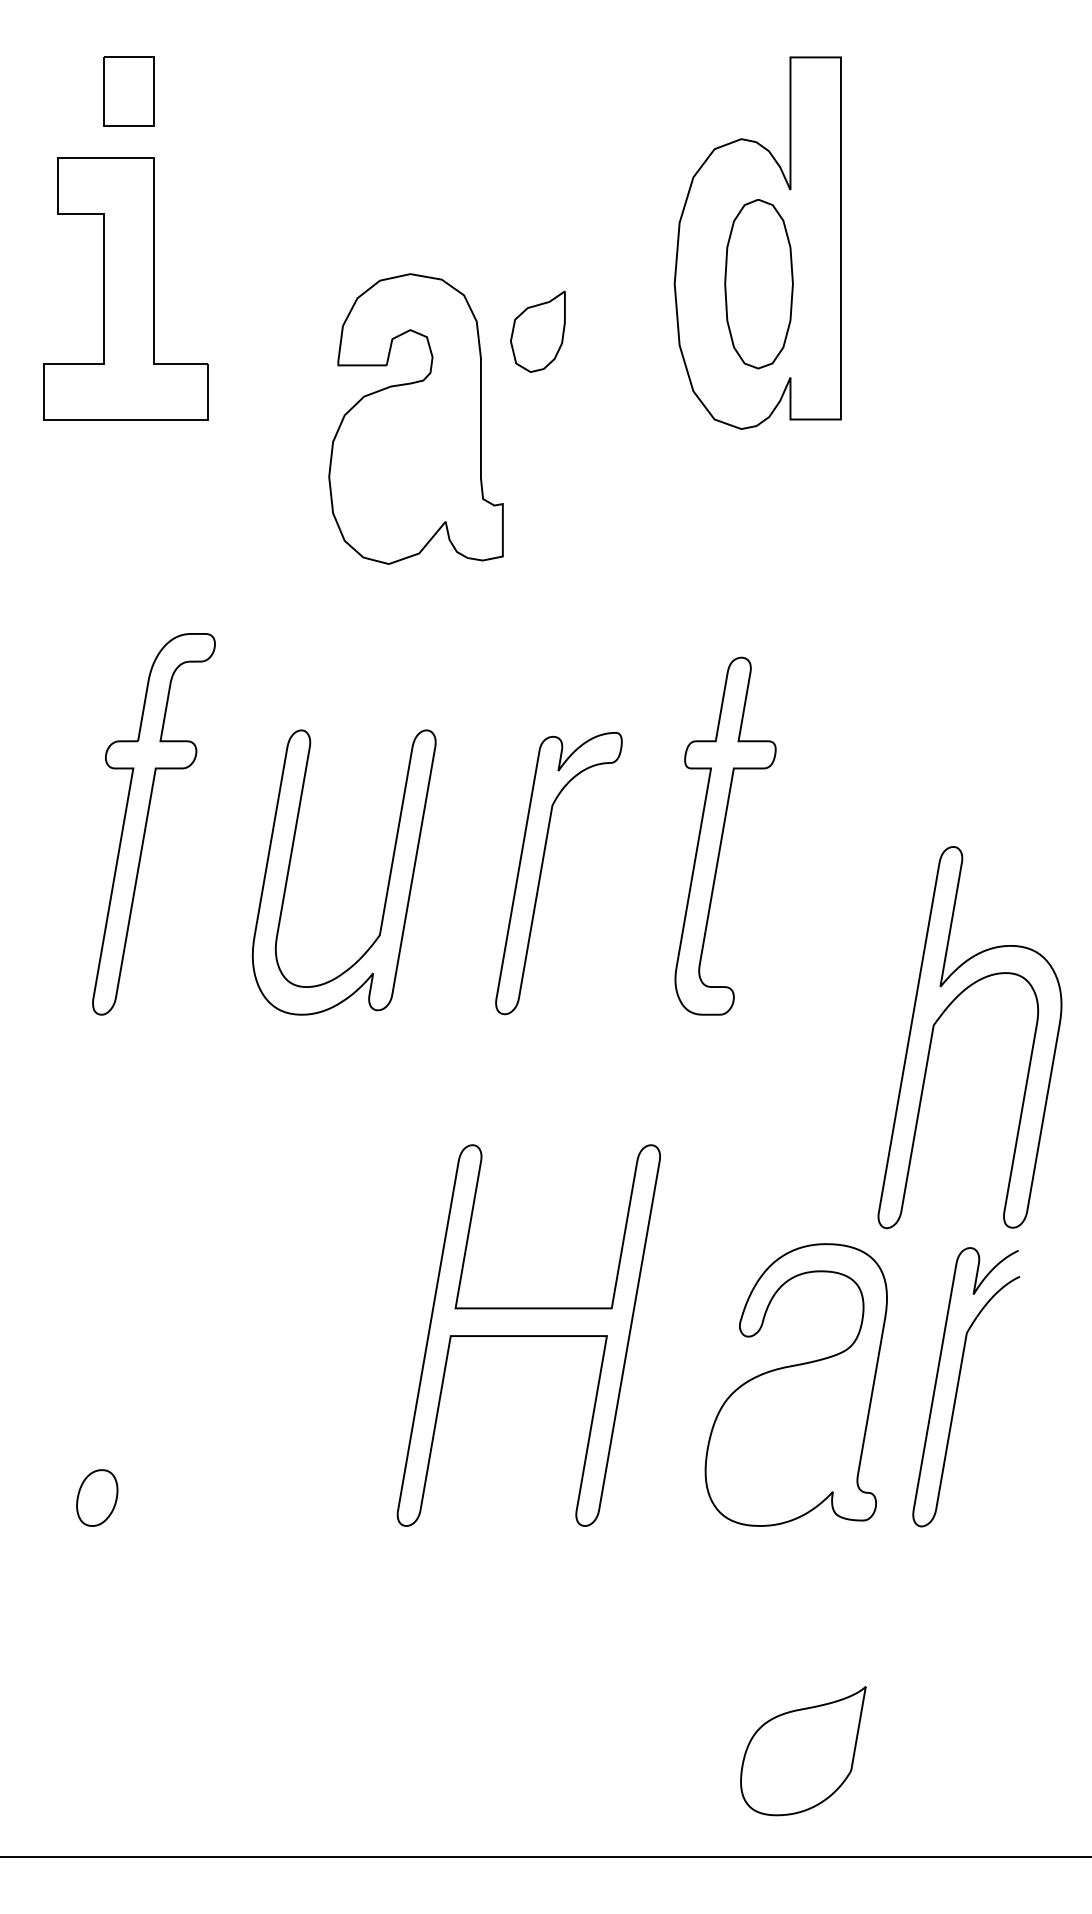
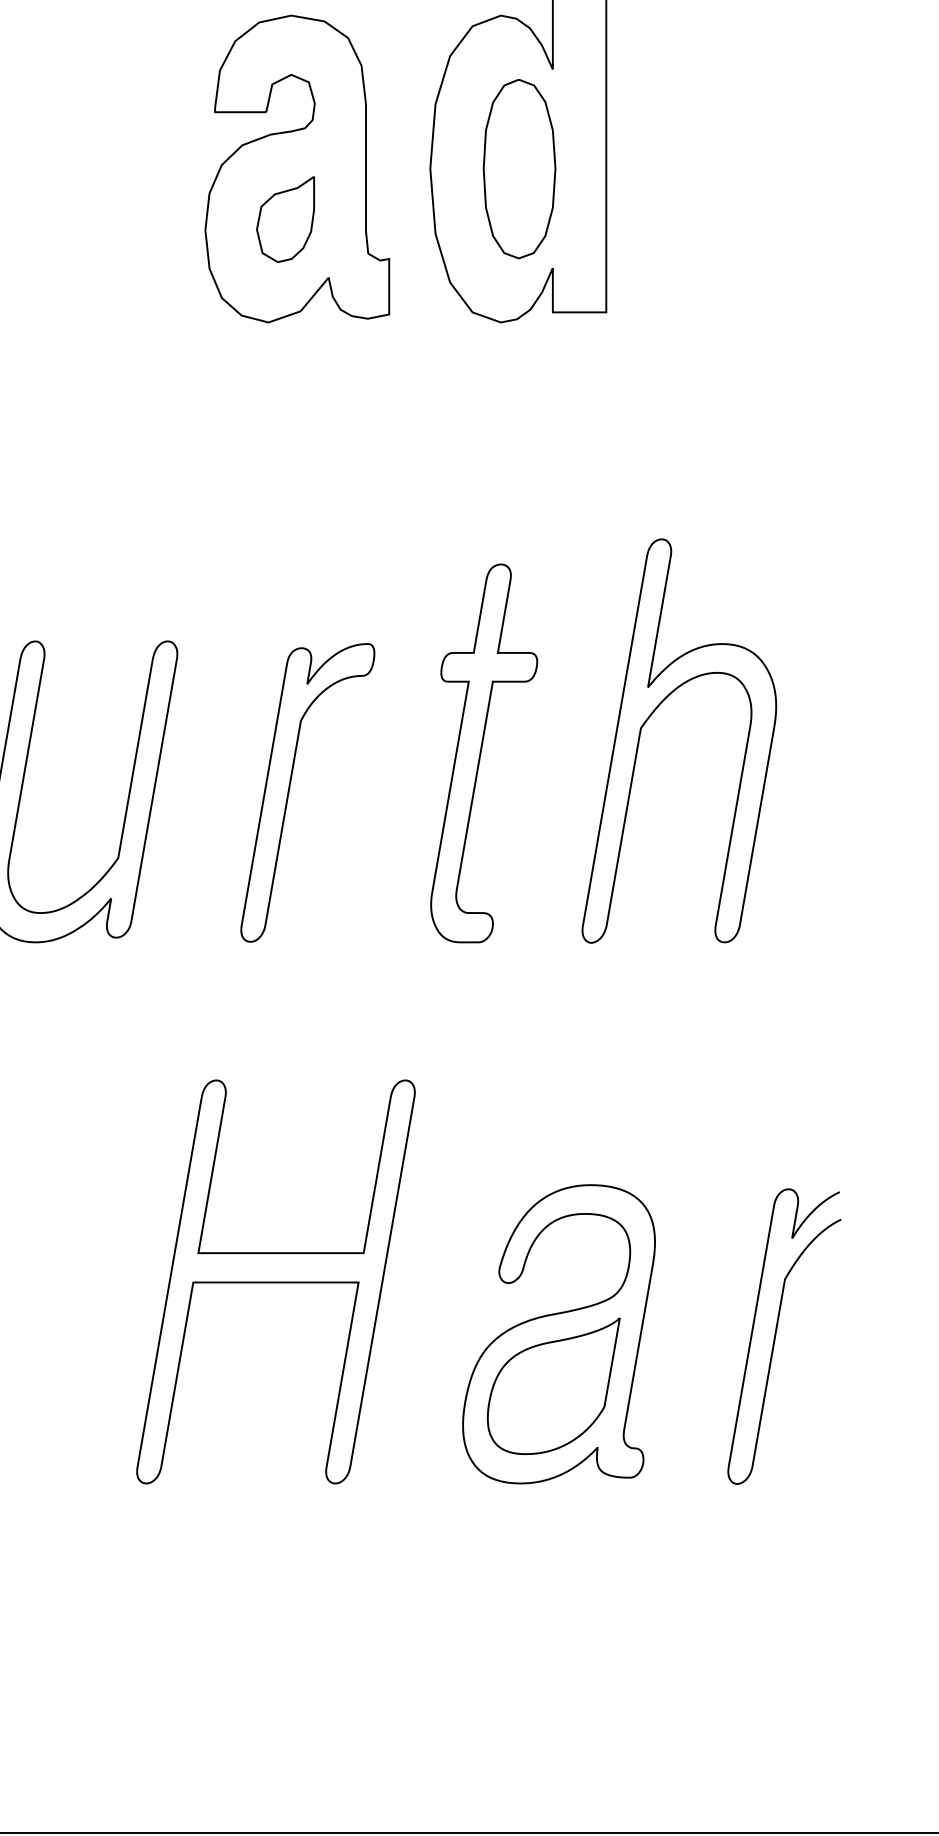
part: (415, 418) -> (296, 168), moved
part: (942, 1015) -> (650, 717), moved
curve: (958, 1387) -> (776, 1336), moved
part: (803, 1751) -> (553, 1386), moved

